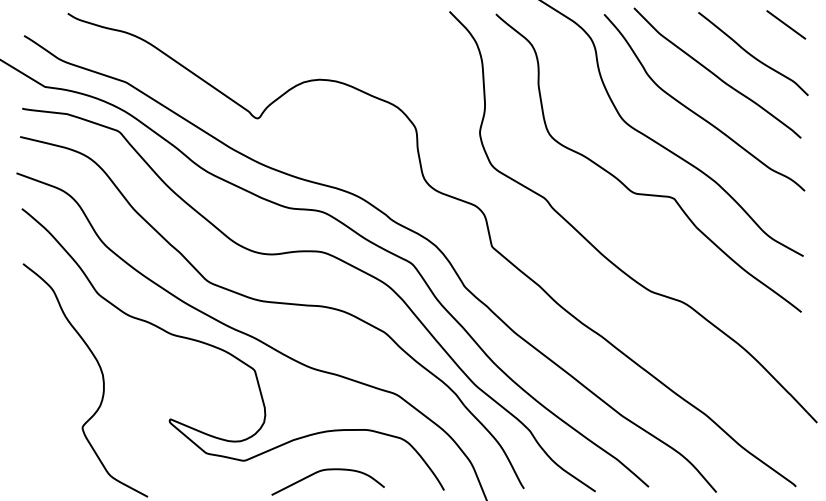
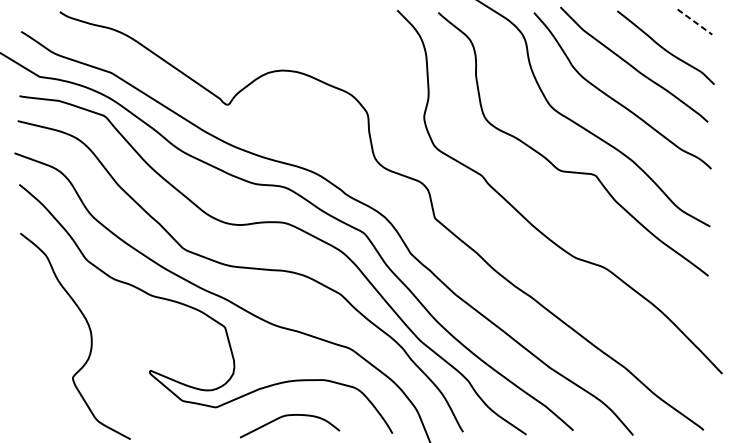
line: (786, 25) -> (695, 22), solid -> dashed

